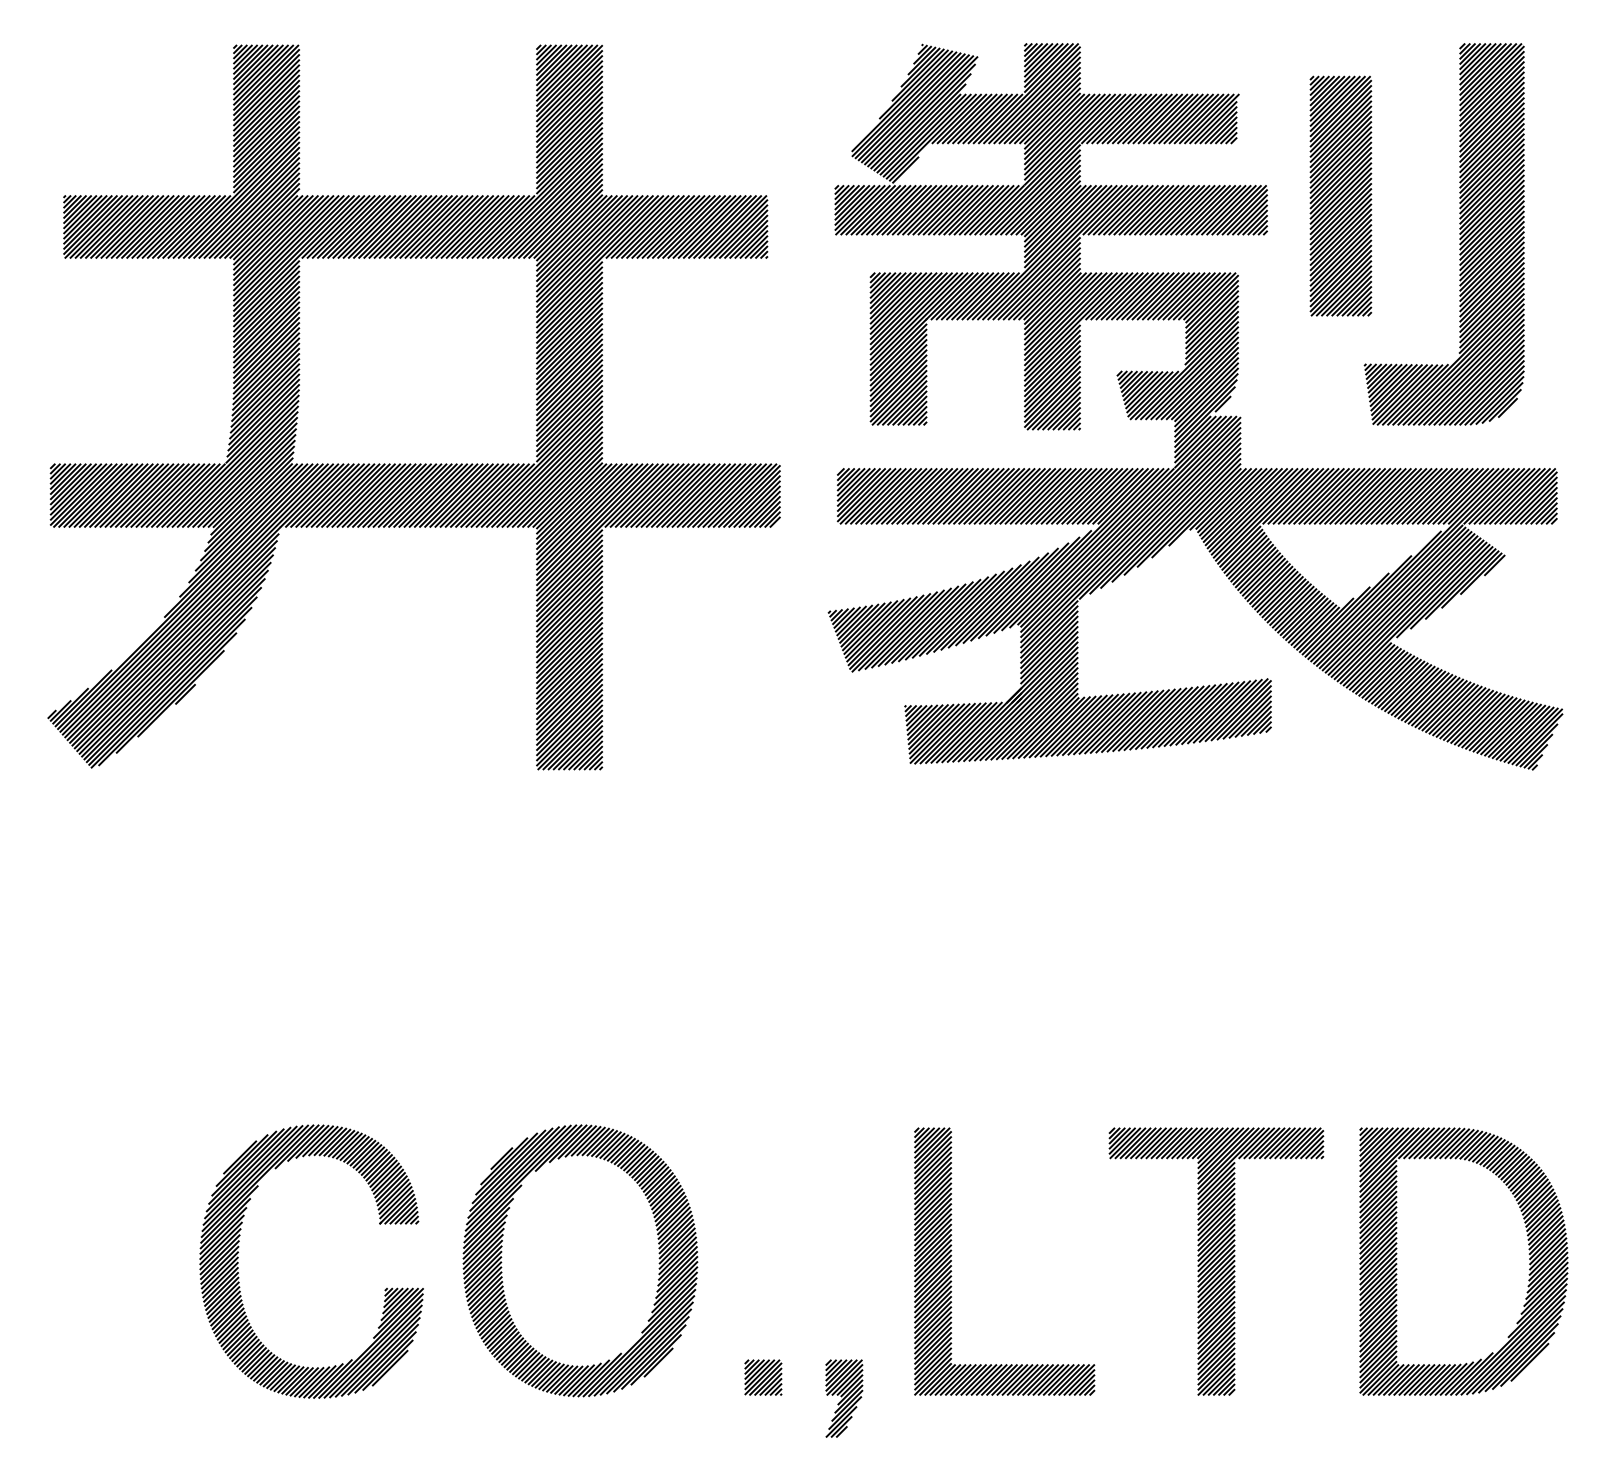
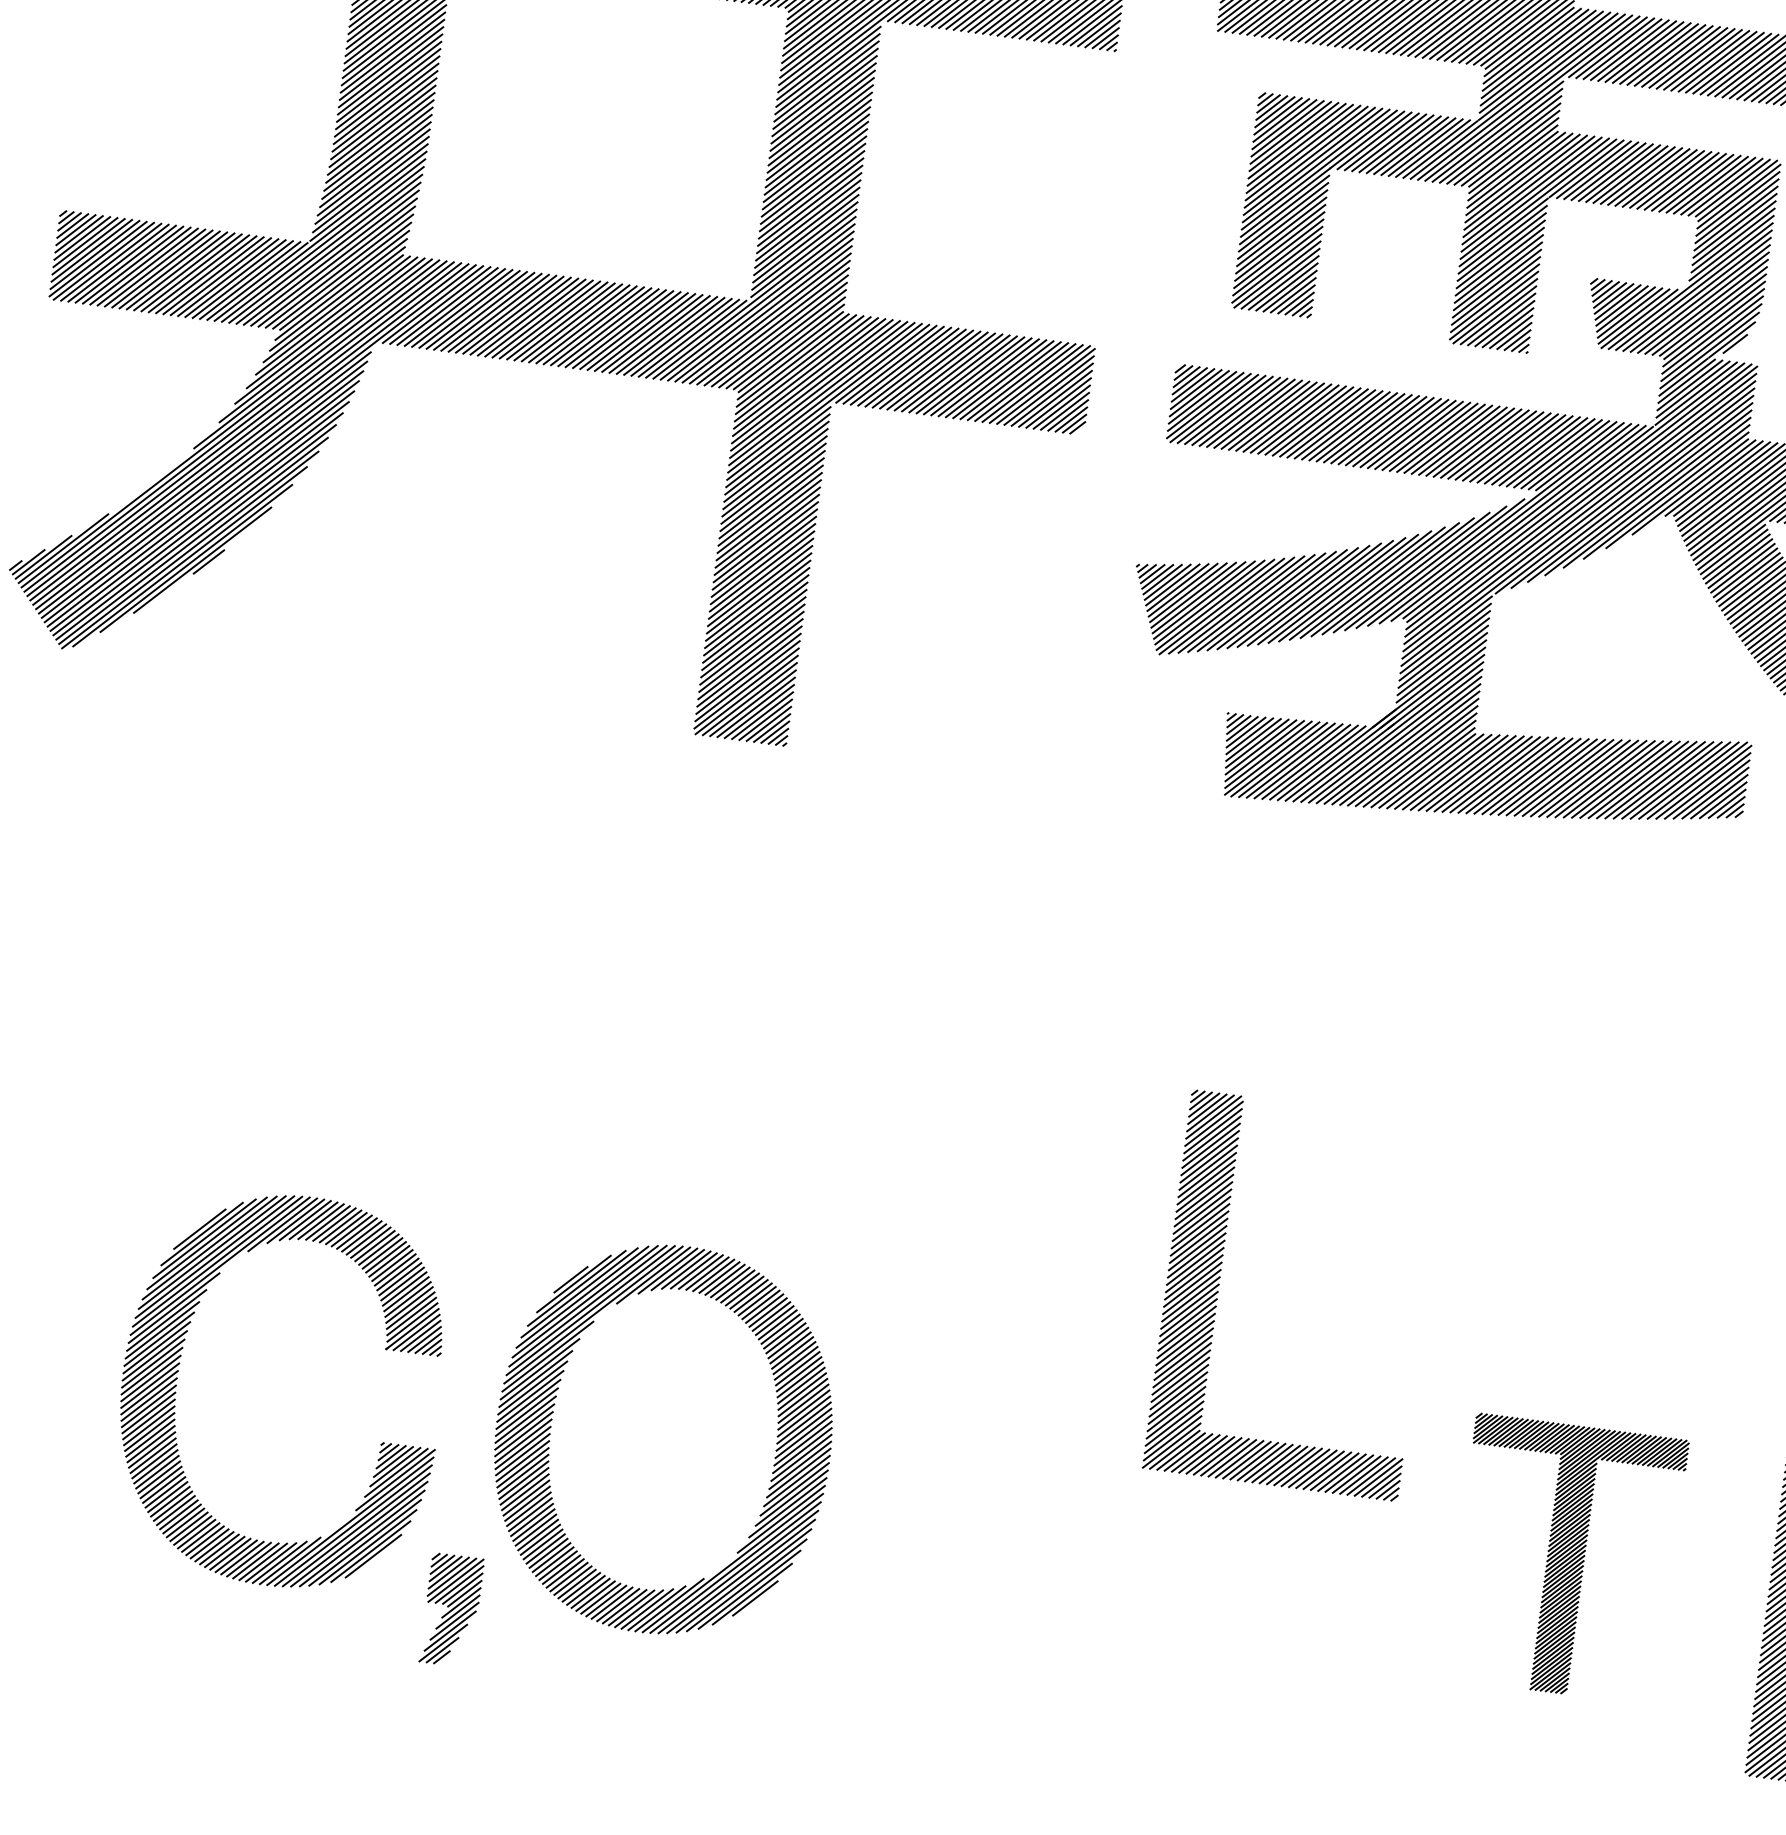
part: (952, 1255) -> (1221, 1277), moved
part: (1216, 1261) -> (1565, 1559), size x0.7
part: (763, 1377) -> (901, 1639), removed
part: (844, 1398) -> (451, 1610), moved

